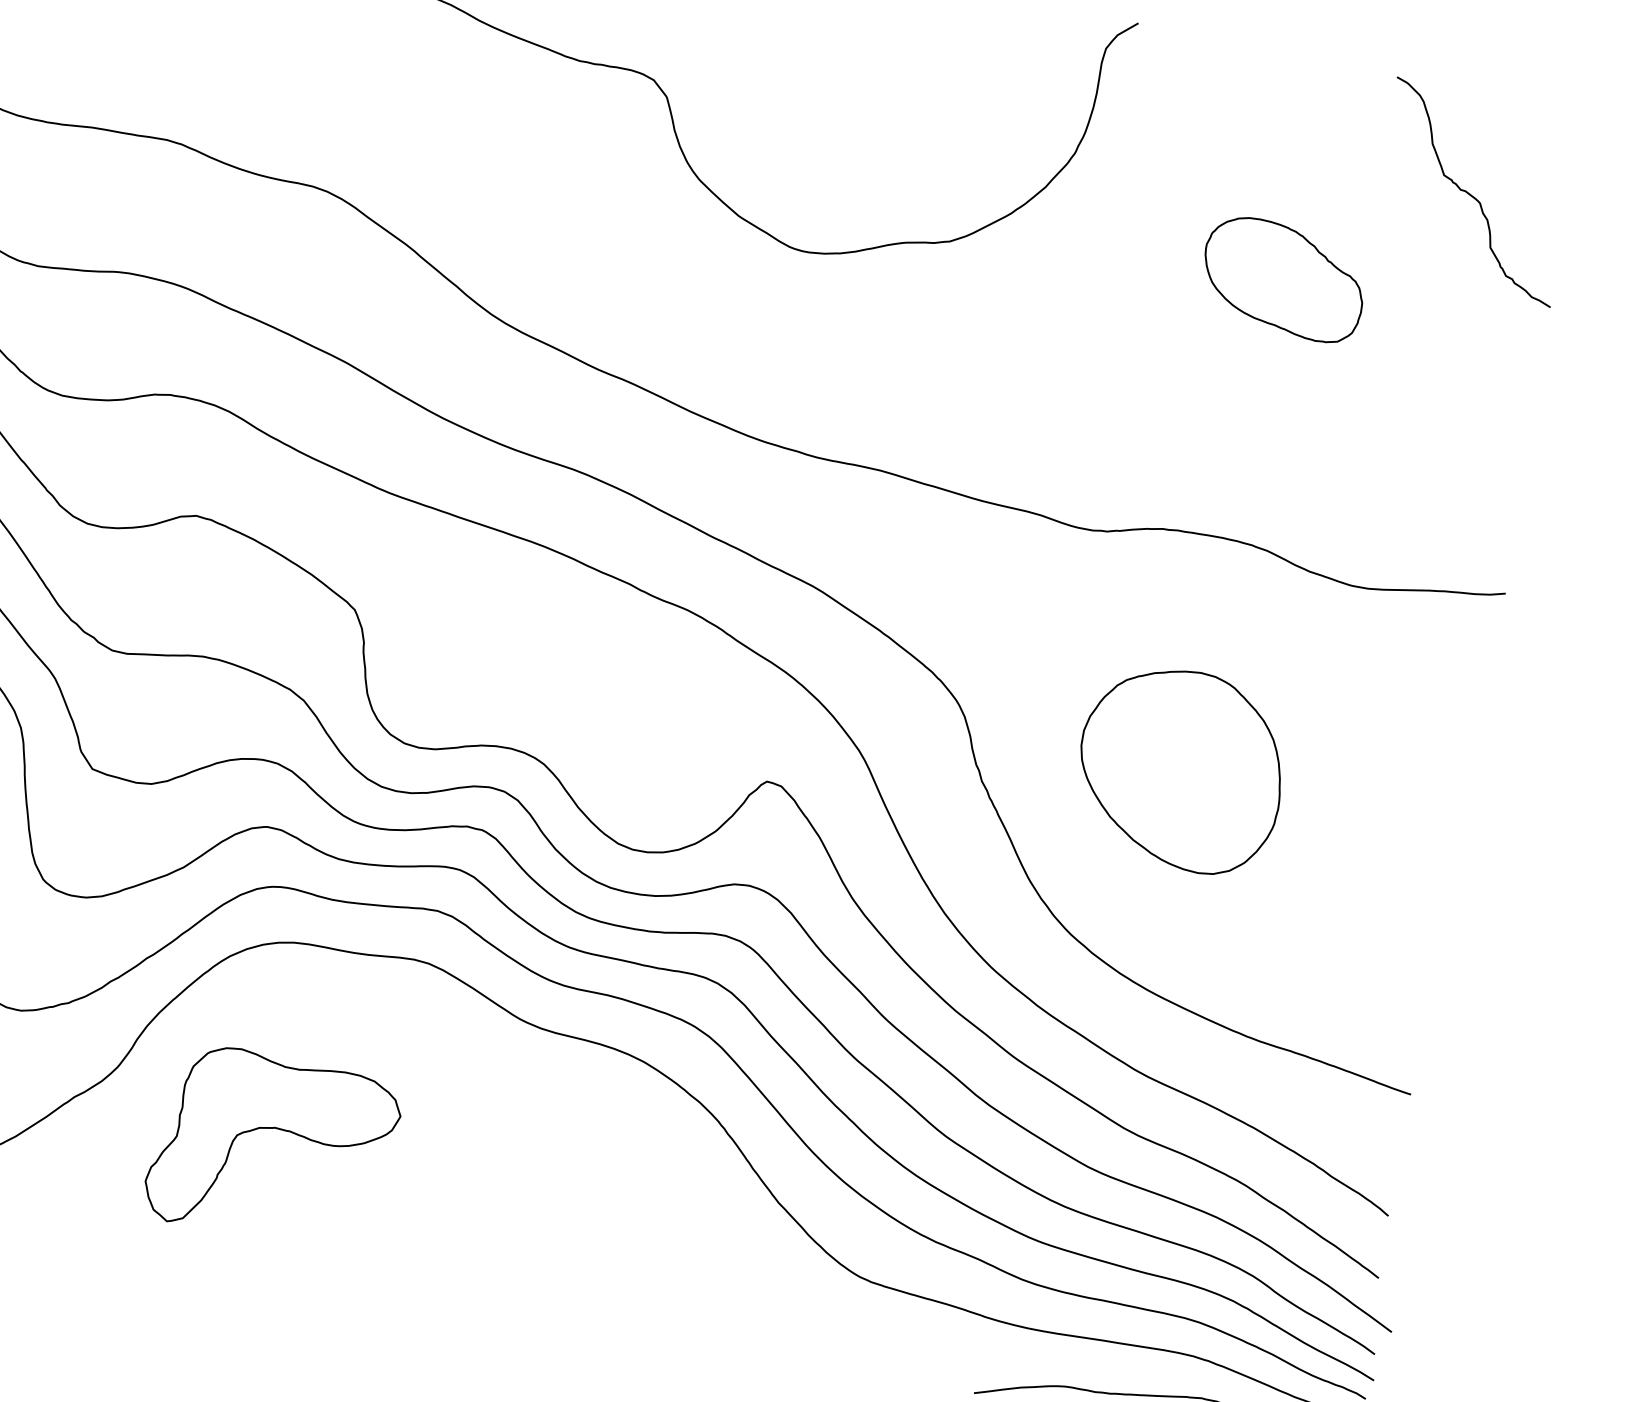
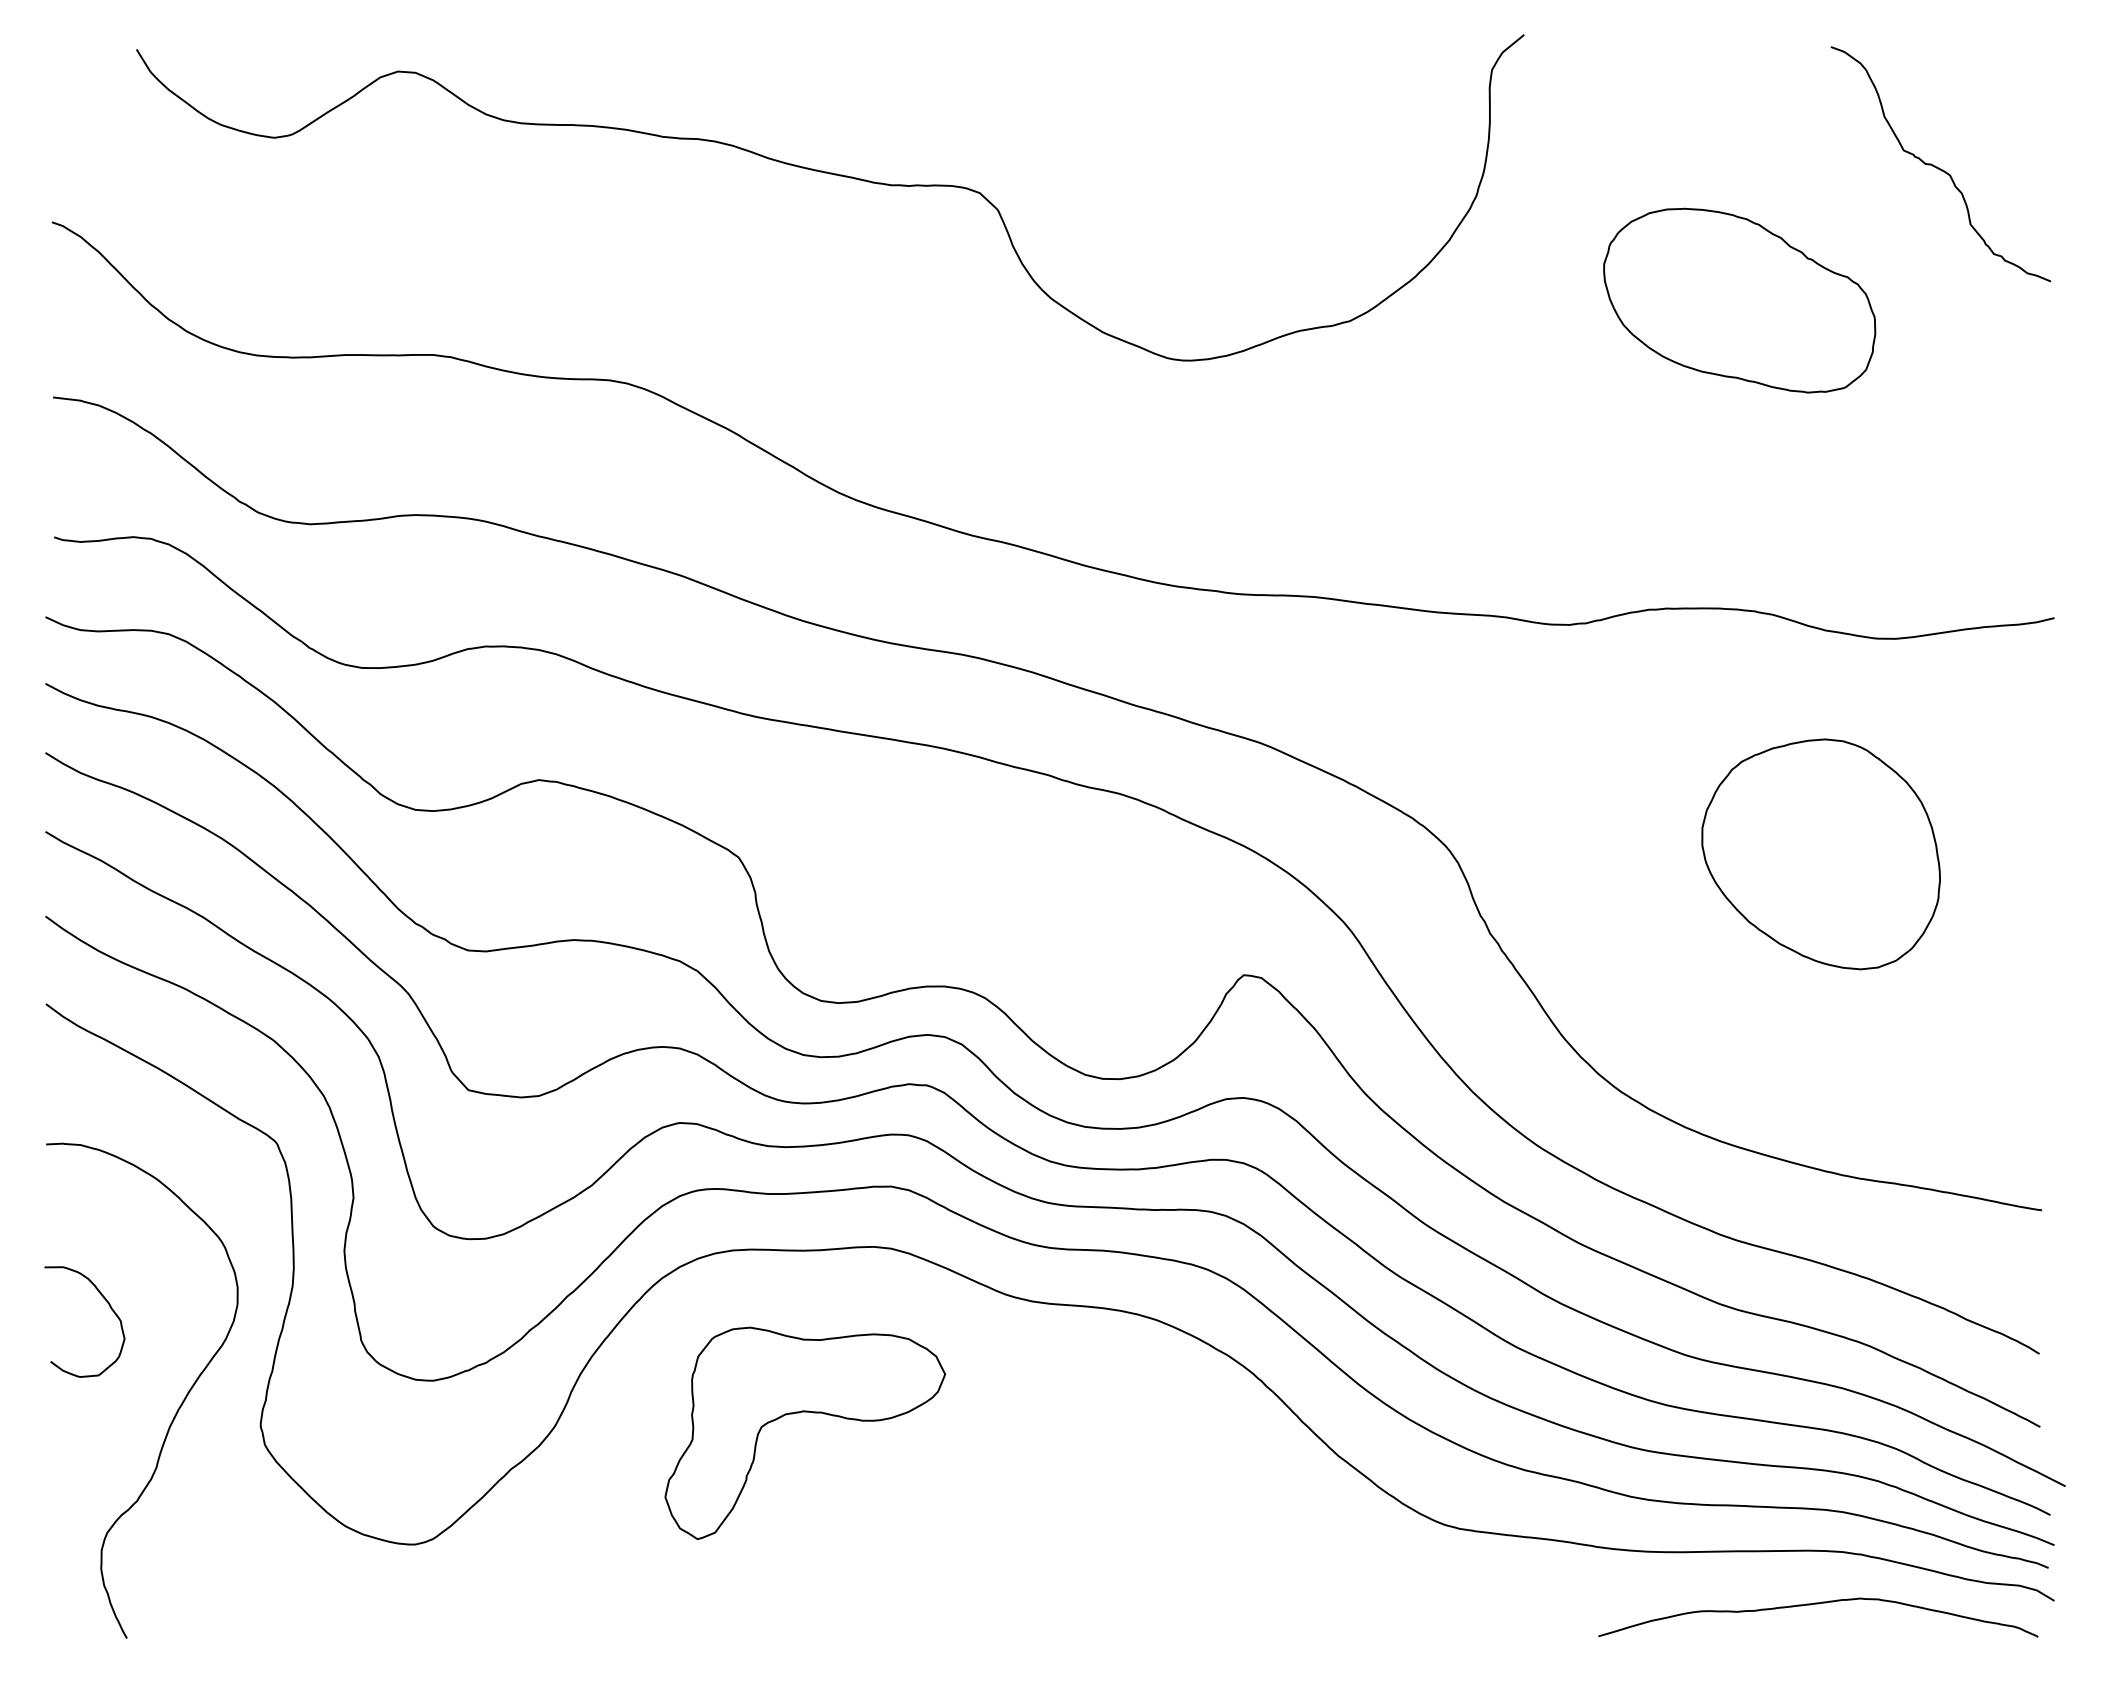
part: (1283, 279) -> (1739, 300), size x1.43
part: (1180, 769) -> (1820, 854), moved
part: (271, 1129) -> (799, 1413), moved

